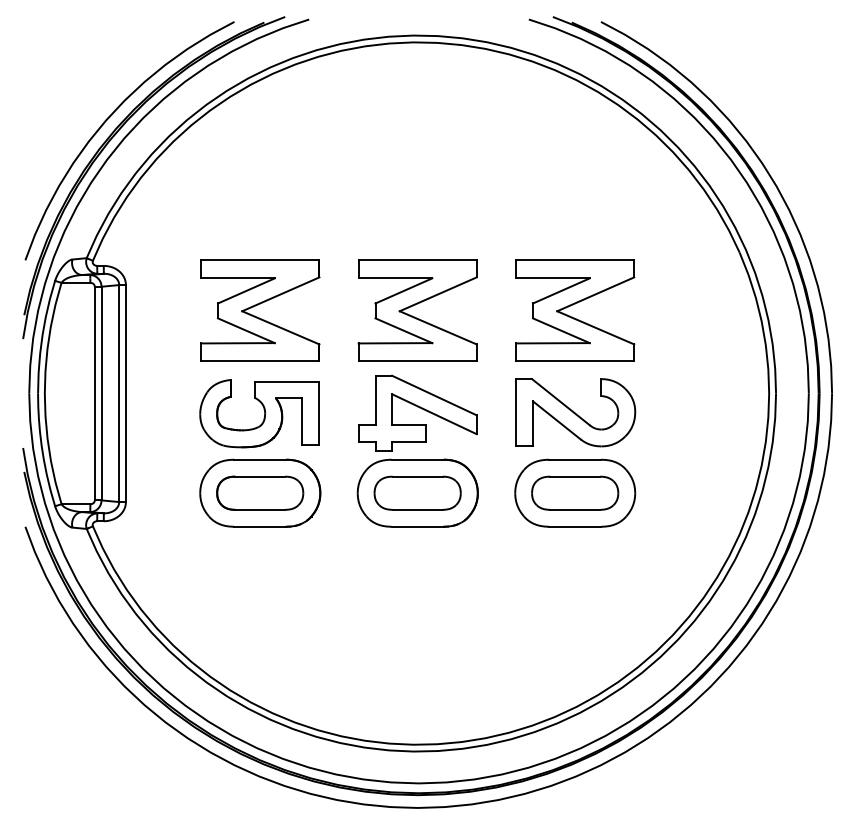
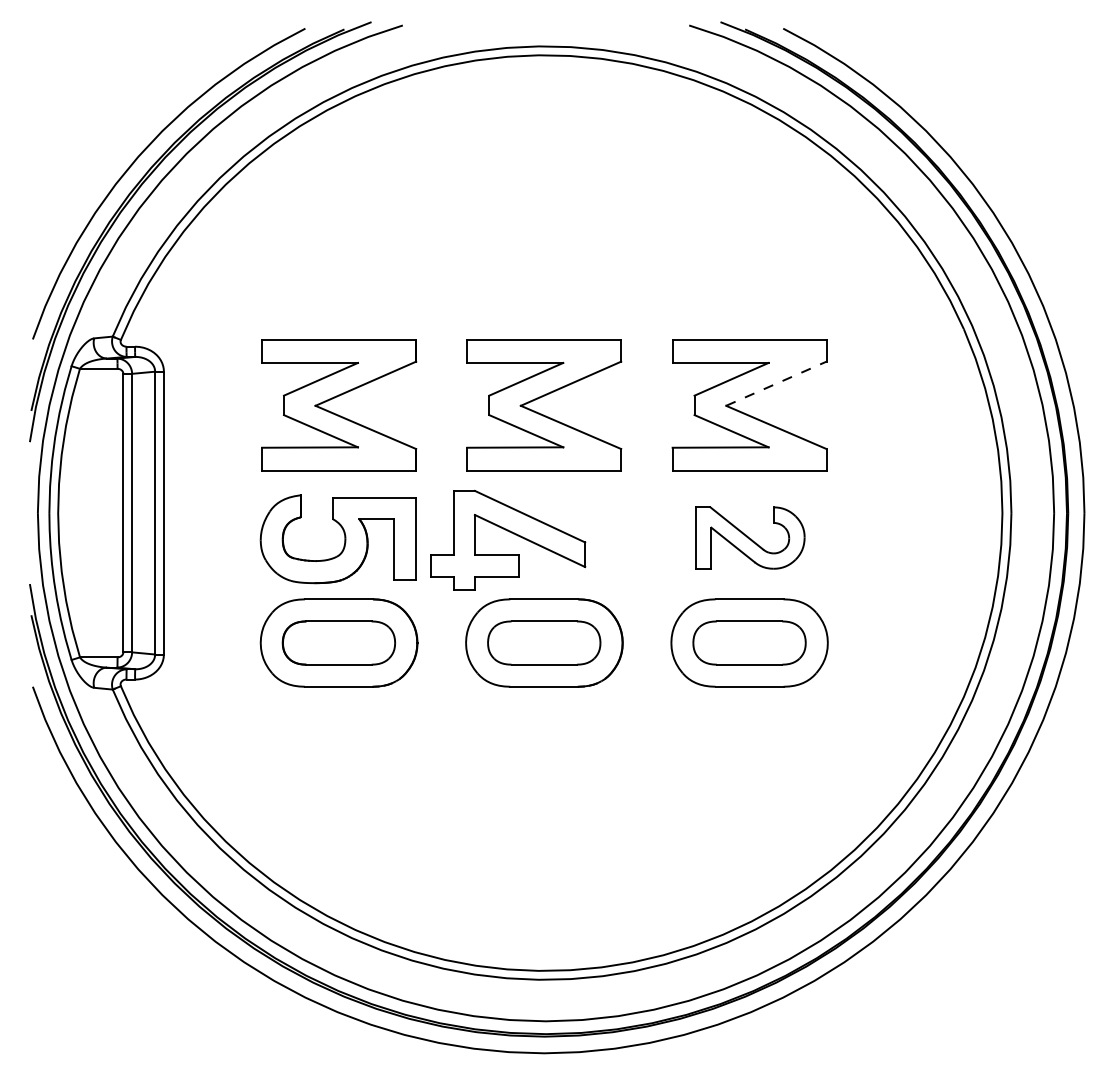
line: (595, 294) -> (776, 383), solid -> dashed
part: (420, 408) -> (511, 533), moved
part: (575, 412) -> (750, 537), size x0.7

